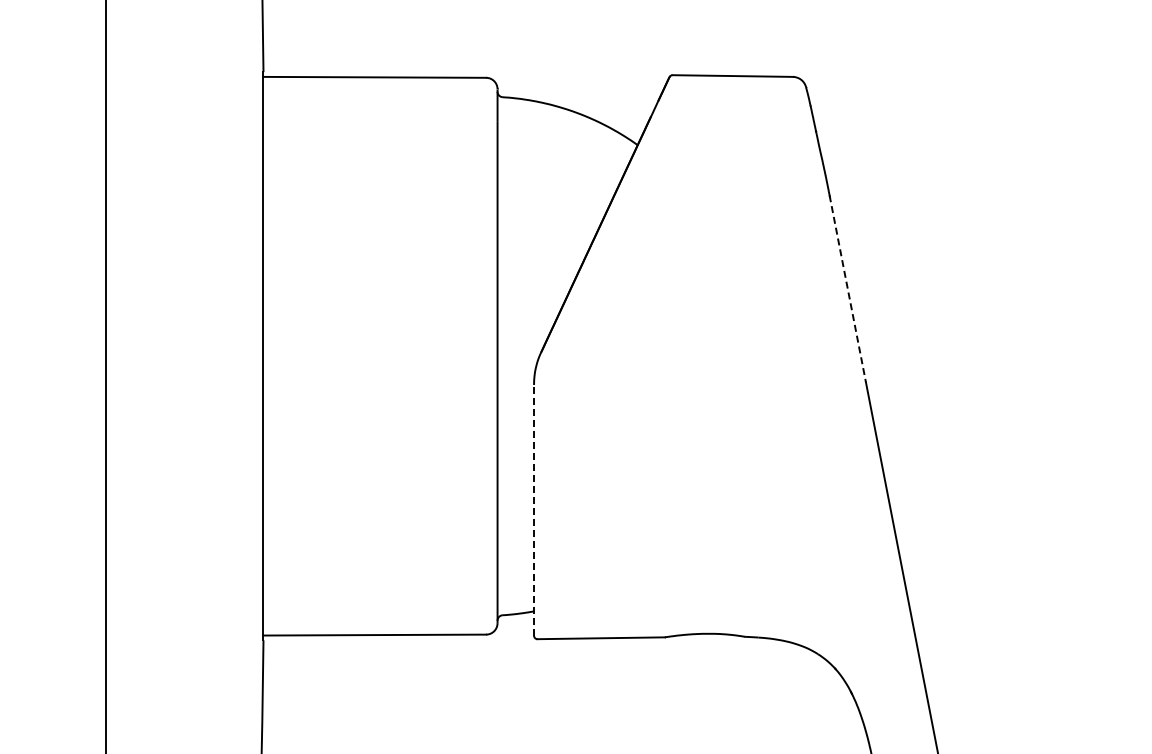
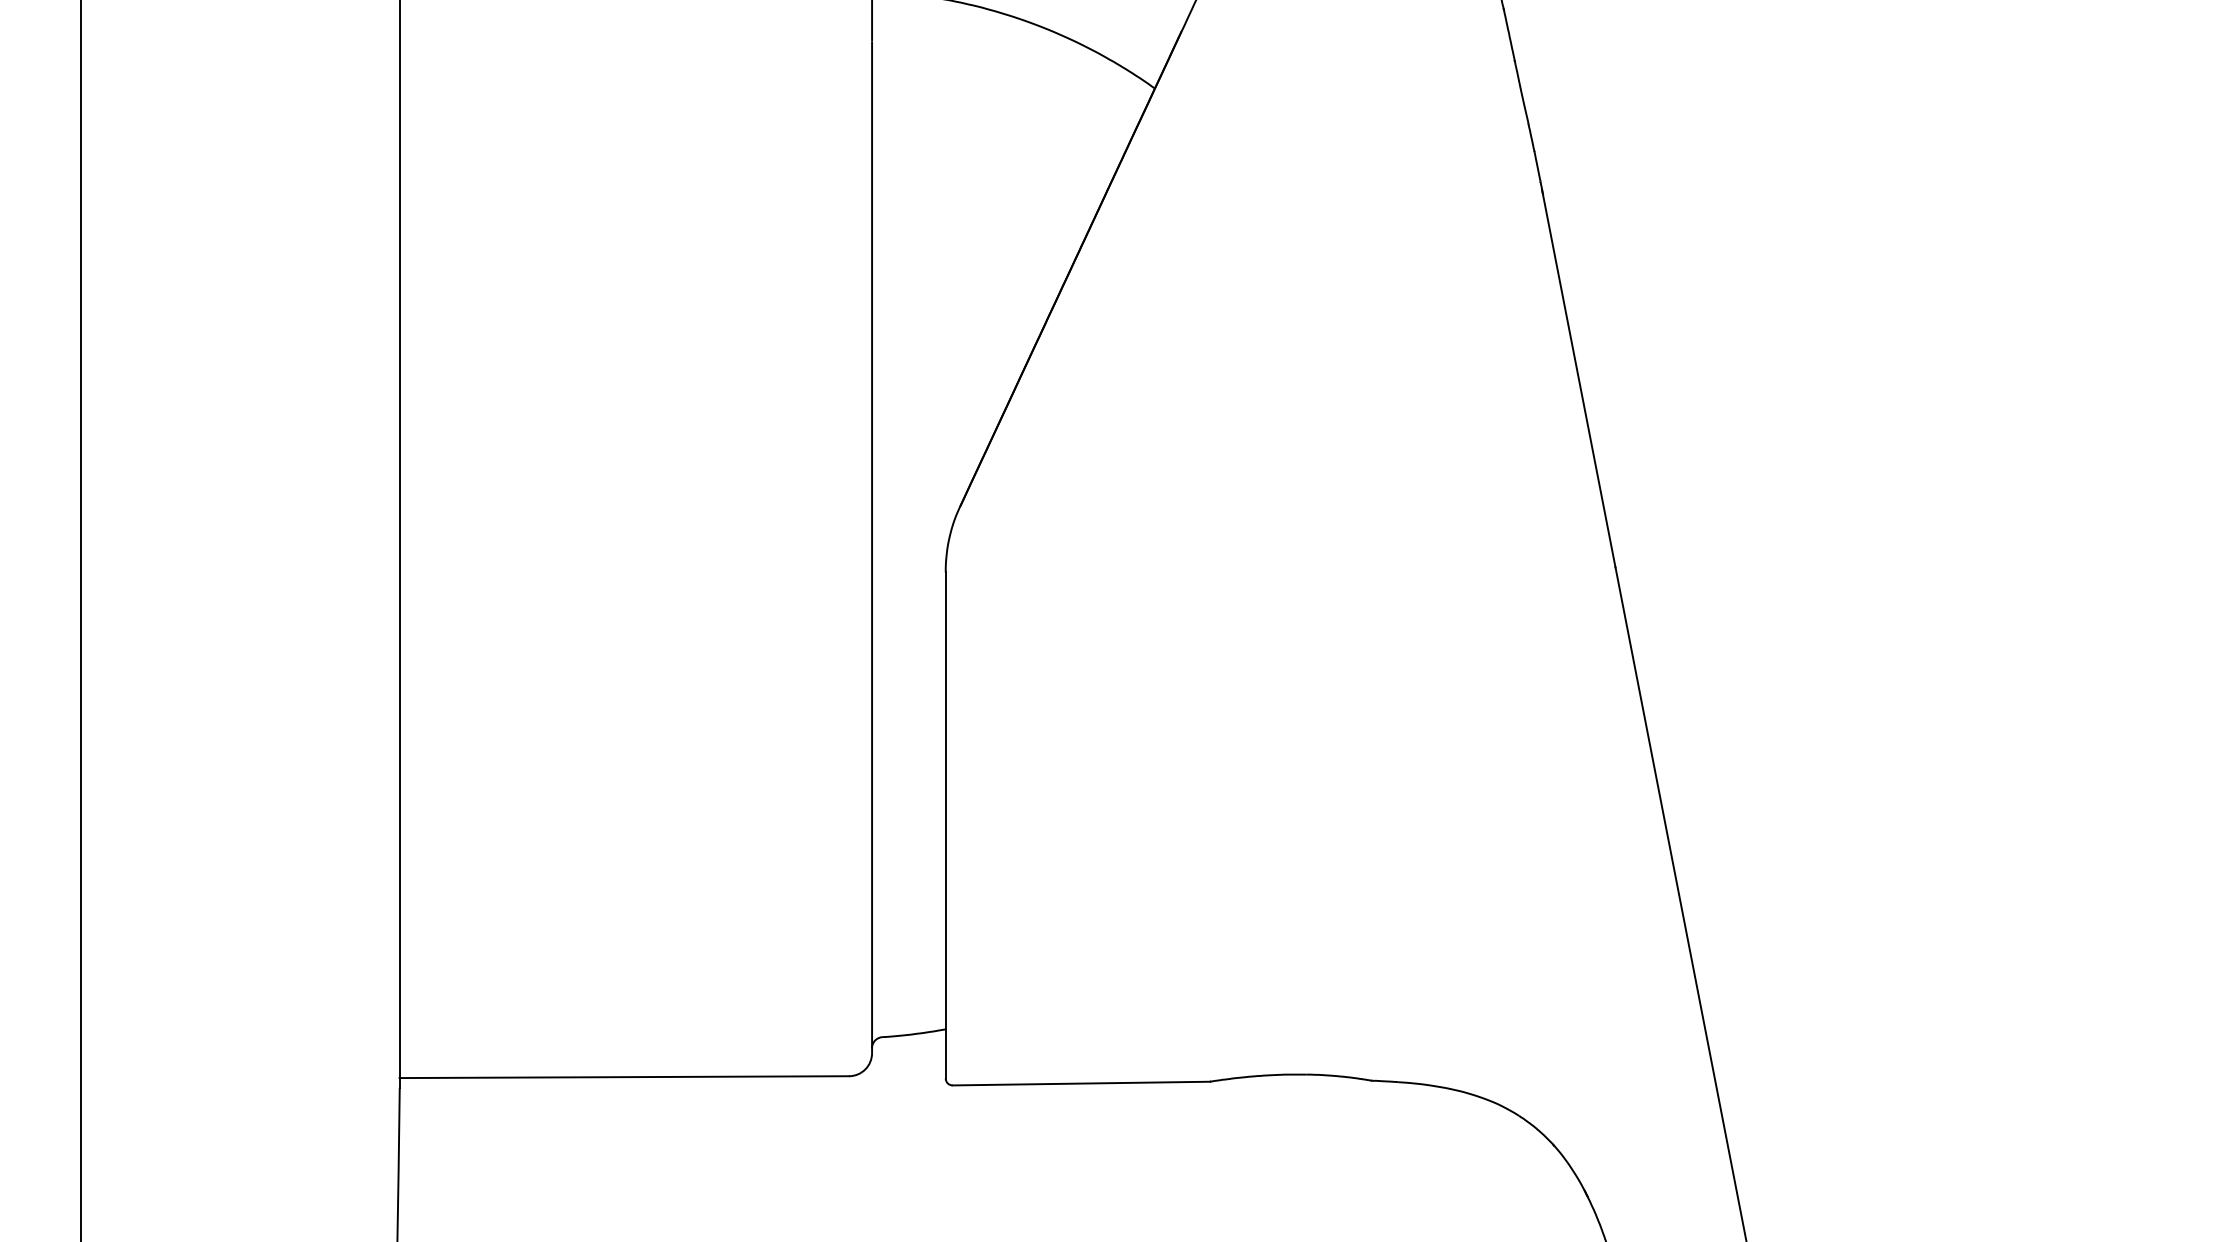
line: (847, 289) -> (1578, 379), dashed -> solid
line: (534, 509) -> (946, 823), dashed -> solid

